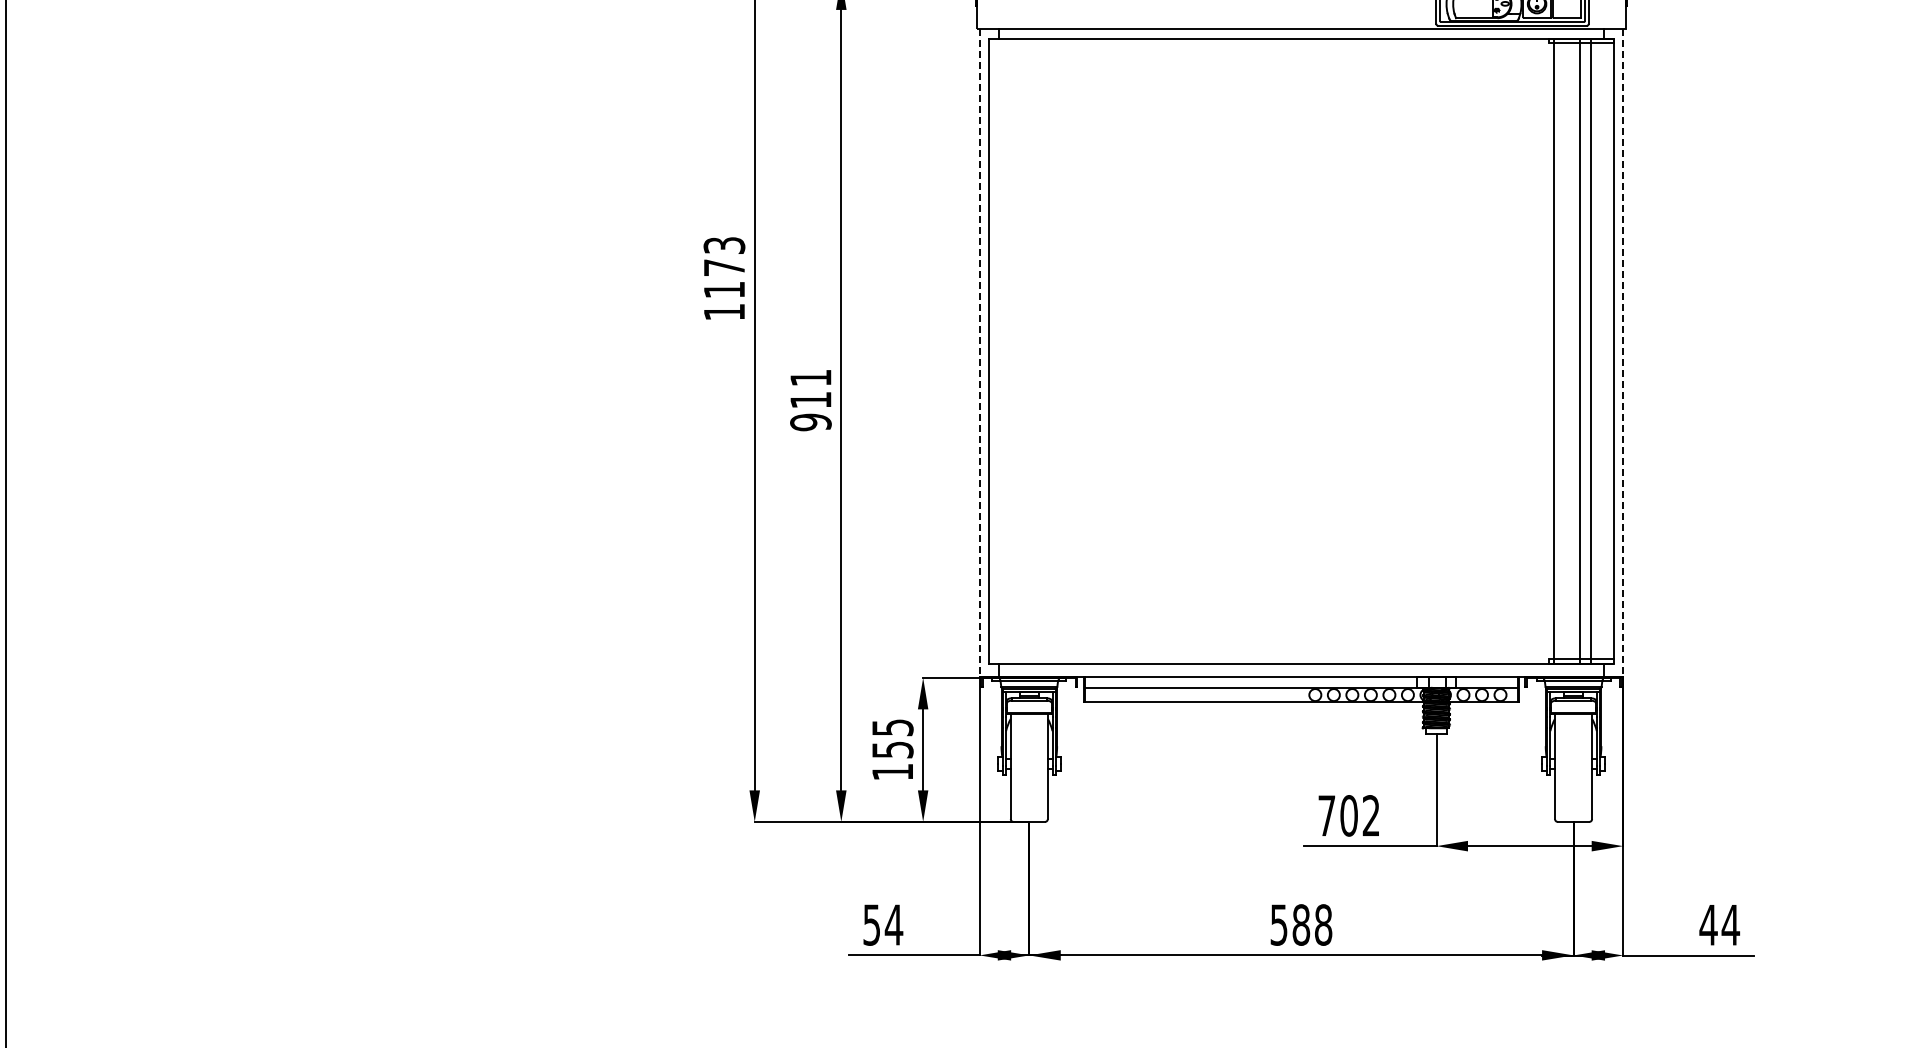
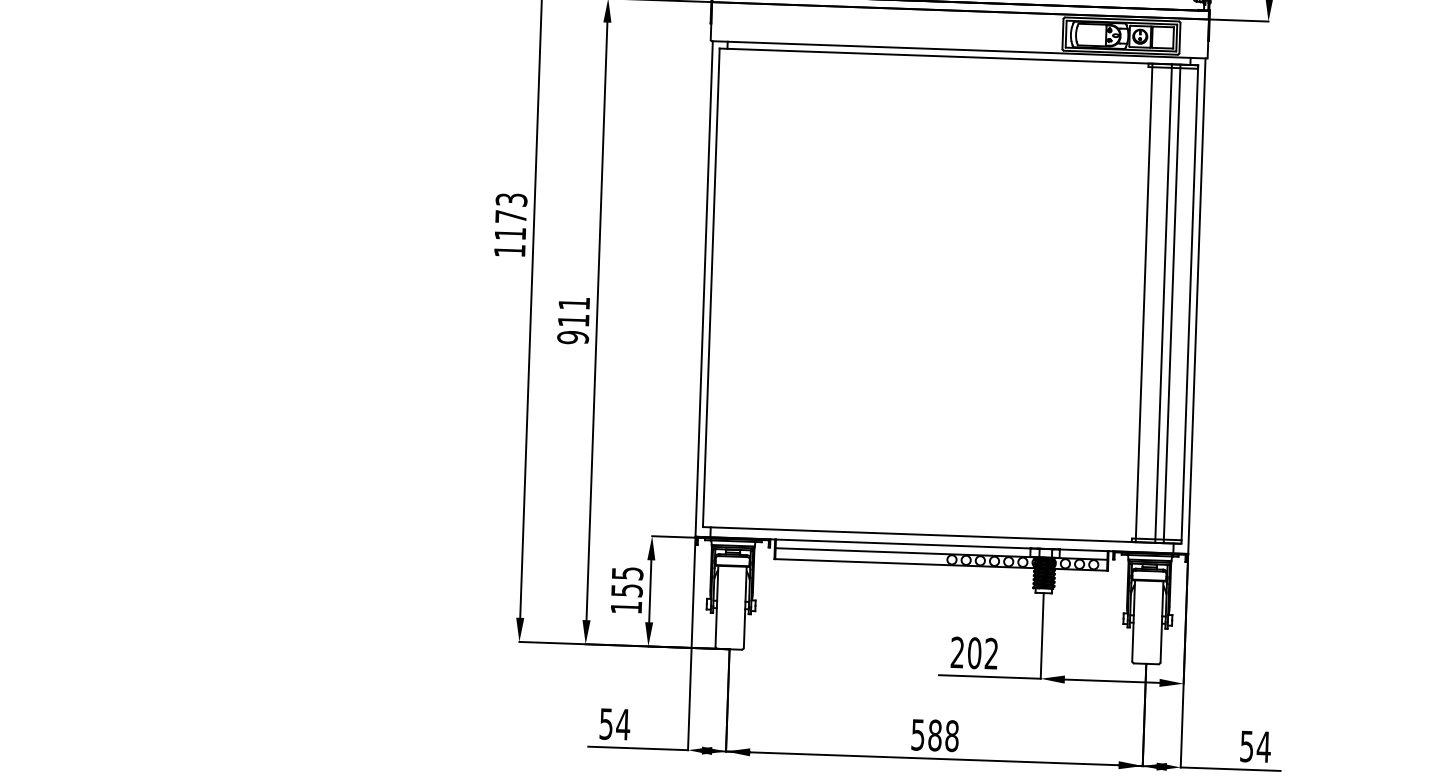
line: (979, 353) -> (704, 289), dashed -> solid
line: (1623, 353) -> (1197, 306), dashed -> solid
text: (1326, 815) -> (957, 652), 702 -> 202
text: (1708, 925) -> (1246, 746), 44 -> 54

